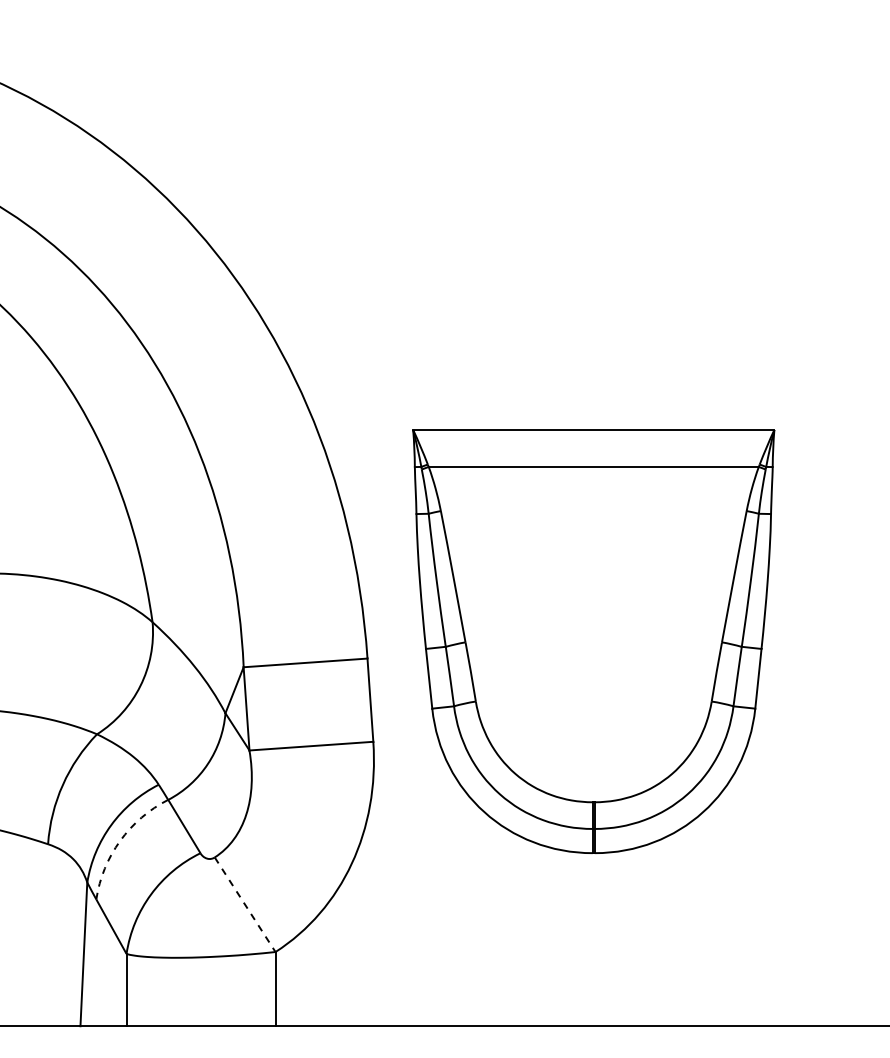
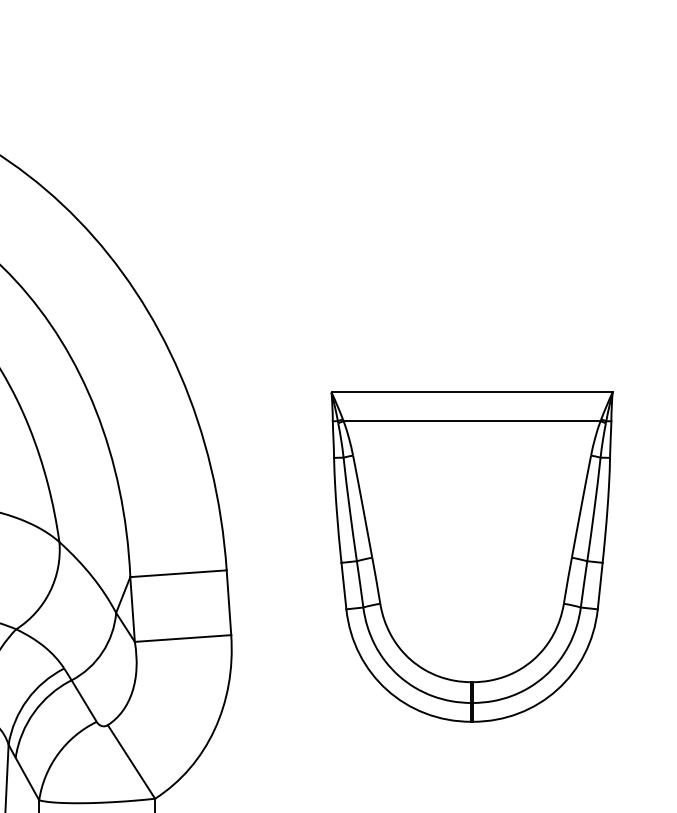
part: (593, 641) -> (471, 557), moved
arc: (120, 840) -> (34, 711), dashed -> solid
line: (245, 905) -> (131, 762), dashed -> solid

